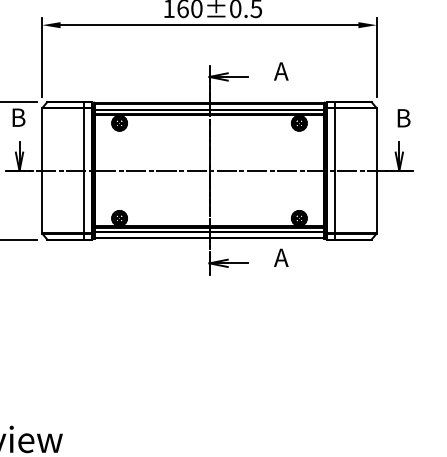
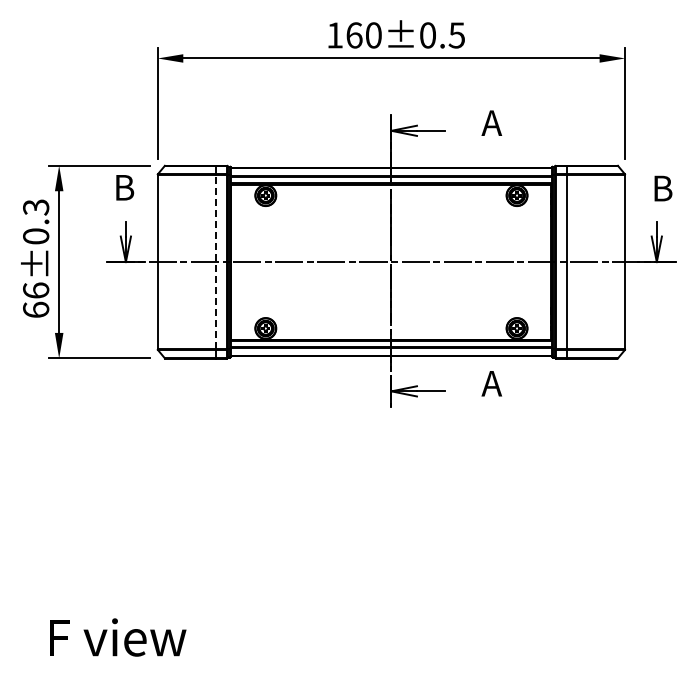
line: (84, 170) -> (216, 261), solid -> dashed

